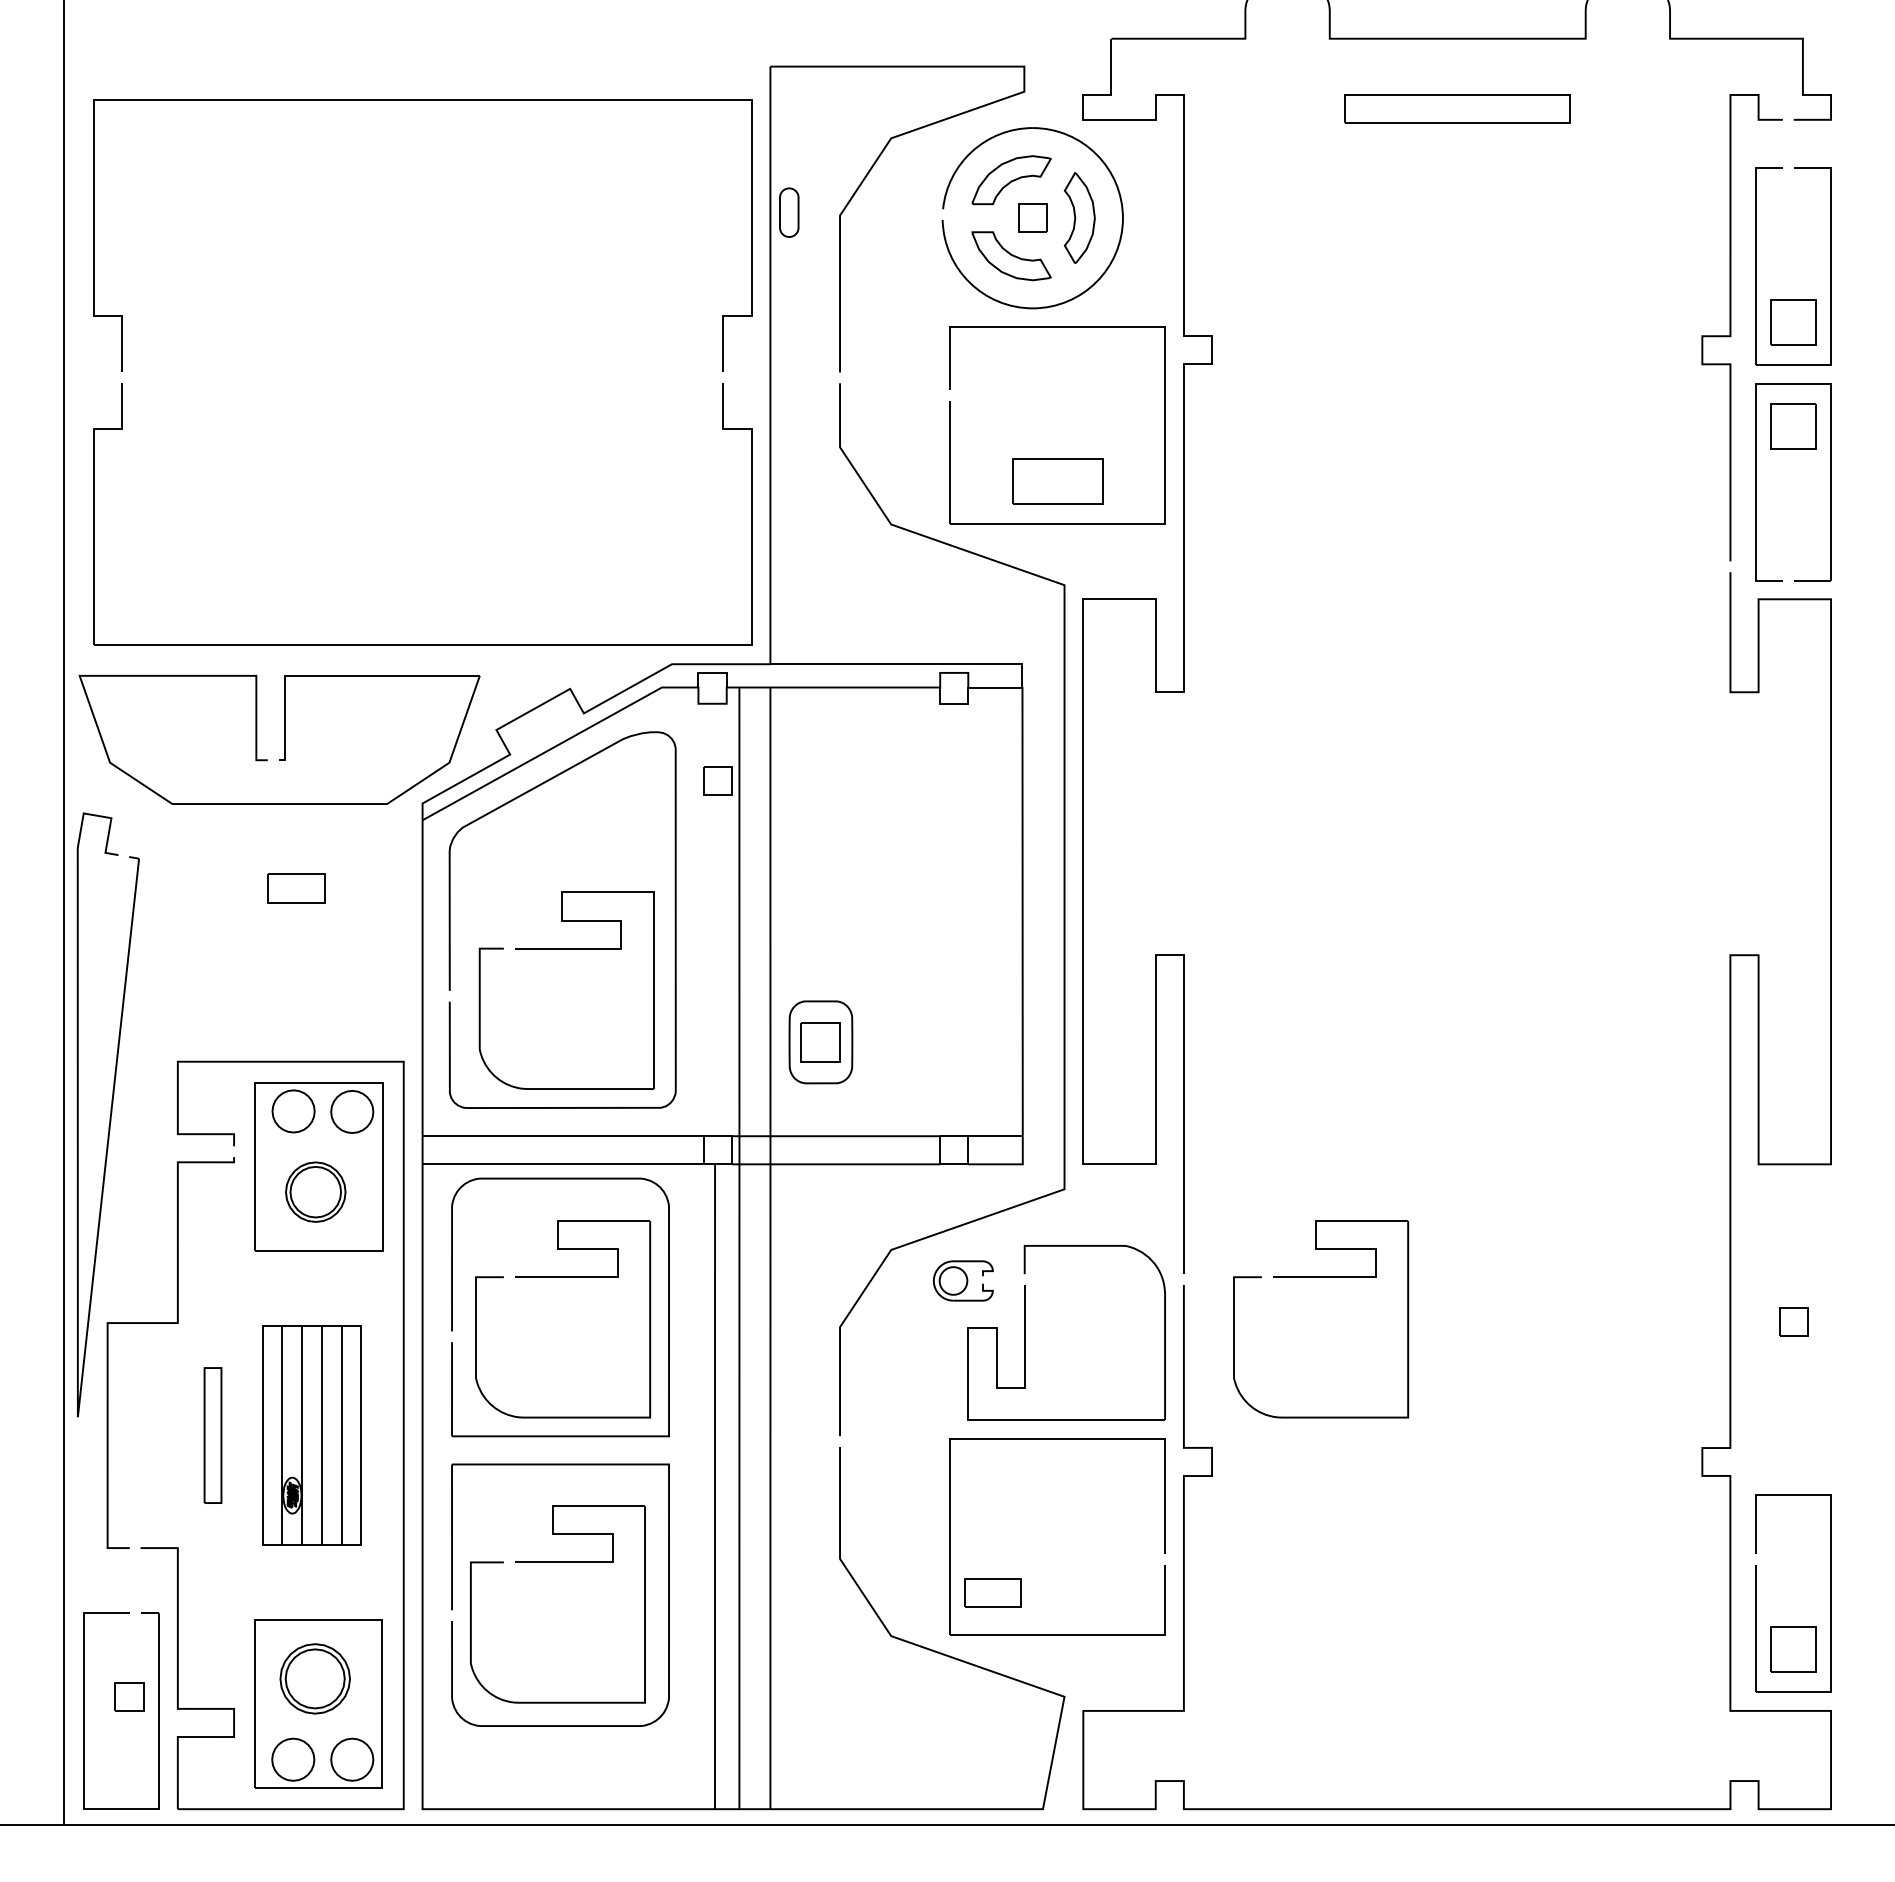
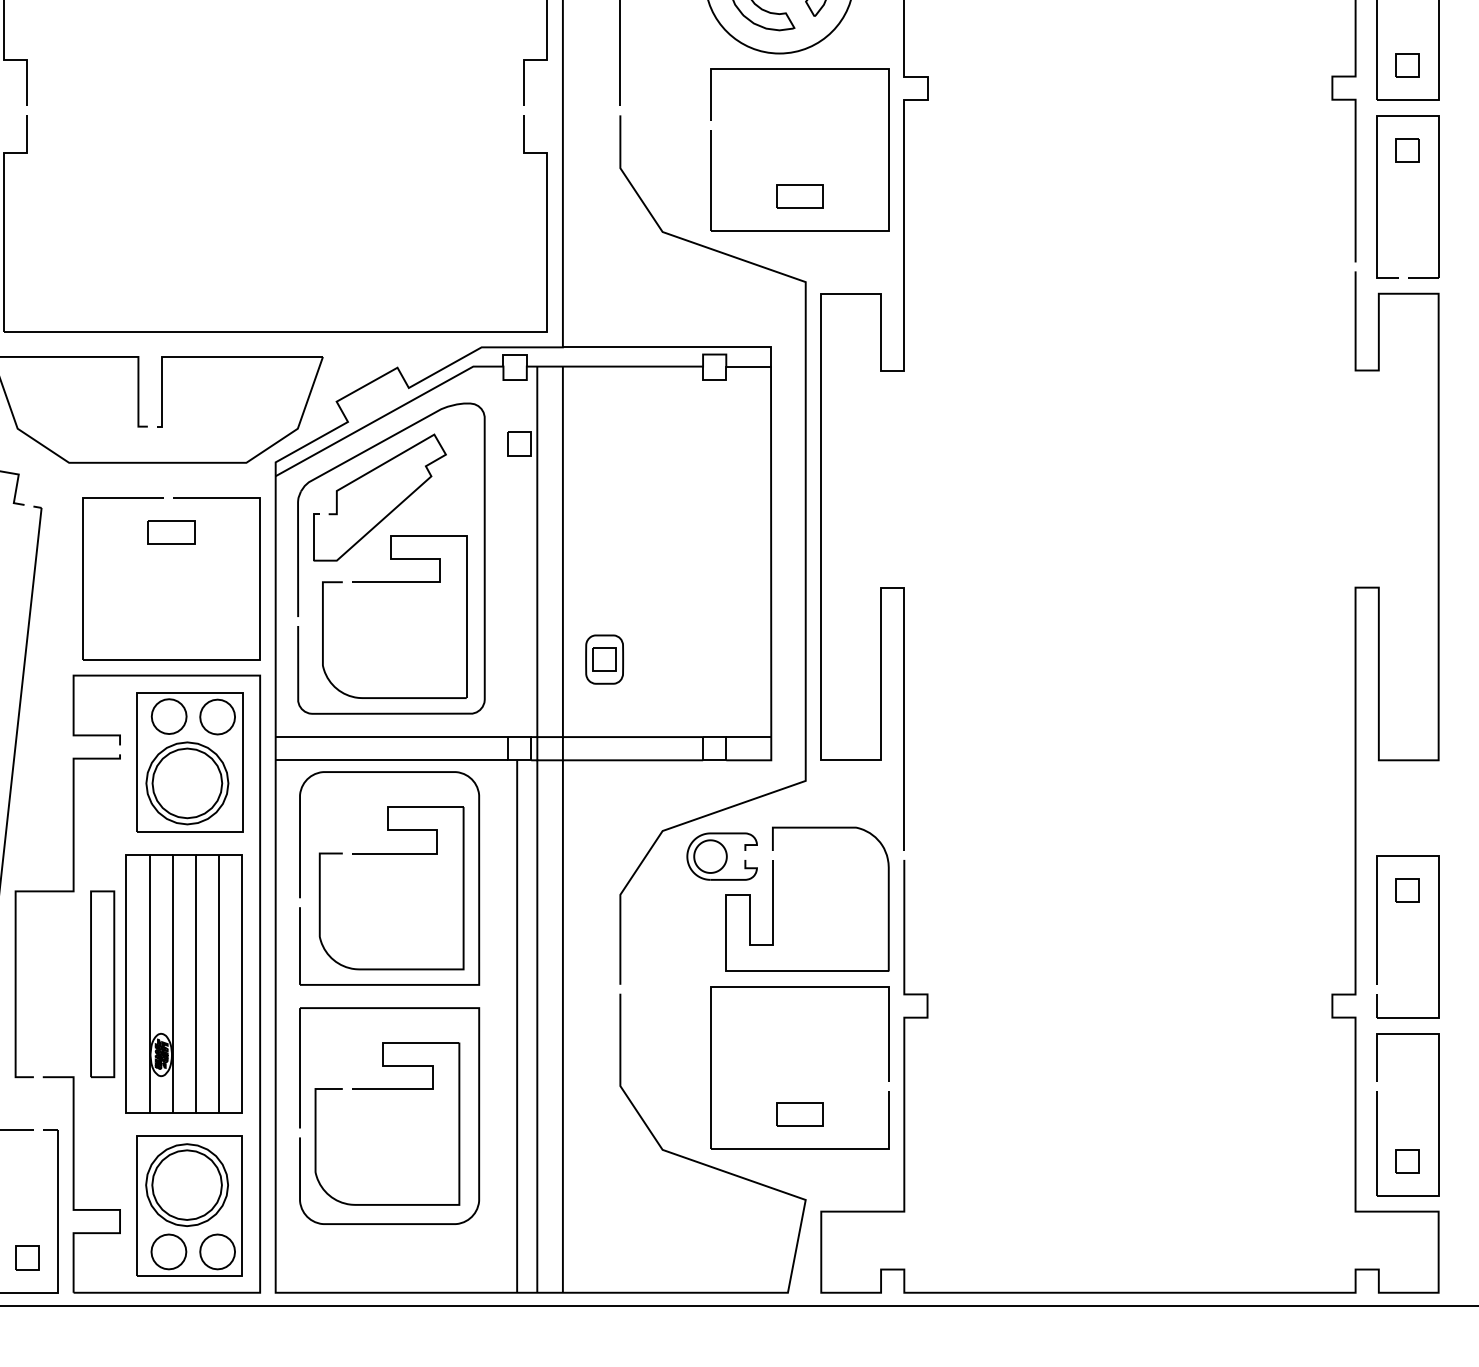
part: (1793, 322) -> (1407, 65), size x0.62
part: (1793, 425) -> (1407, 150), size x0.62
part: (1057, 481) -> (799, 196), size x0.62
part: (563, 861) -> (392, 510), added
part: (296, 1042) -> (171, 659), added
part: (820, 1042) -> (604, 659), size x0.71
part: (315, 1191) -> (187, 782), size x1.67
part: (1321, 1277) -> (1017, 853), removed
part: (963, 1280) -> (722, 856), size x1.43
part: (1756, 1378) -> (1377, 937), added
part: (212, 1435) -> (102, 984), size x1.67
part: (311, 1435) -> (183, 984), size x1.43
part: (992, 1592) -> (799, 1113), moved
part: (1793, 1649) -> (1407, 1160), size x0.62
part: (314, 1678) -> (186, 1184), size x1.43
part: (129, 1696) -> (27, 1257), moved

